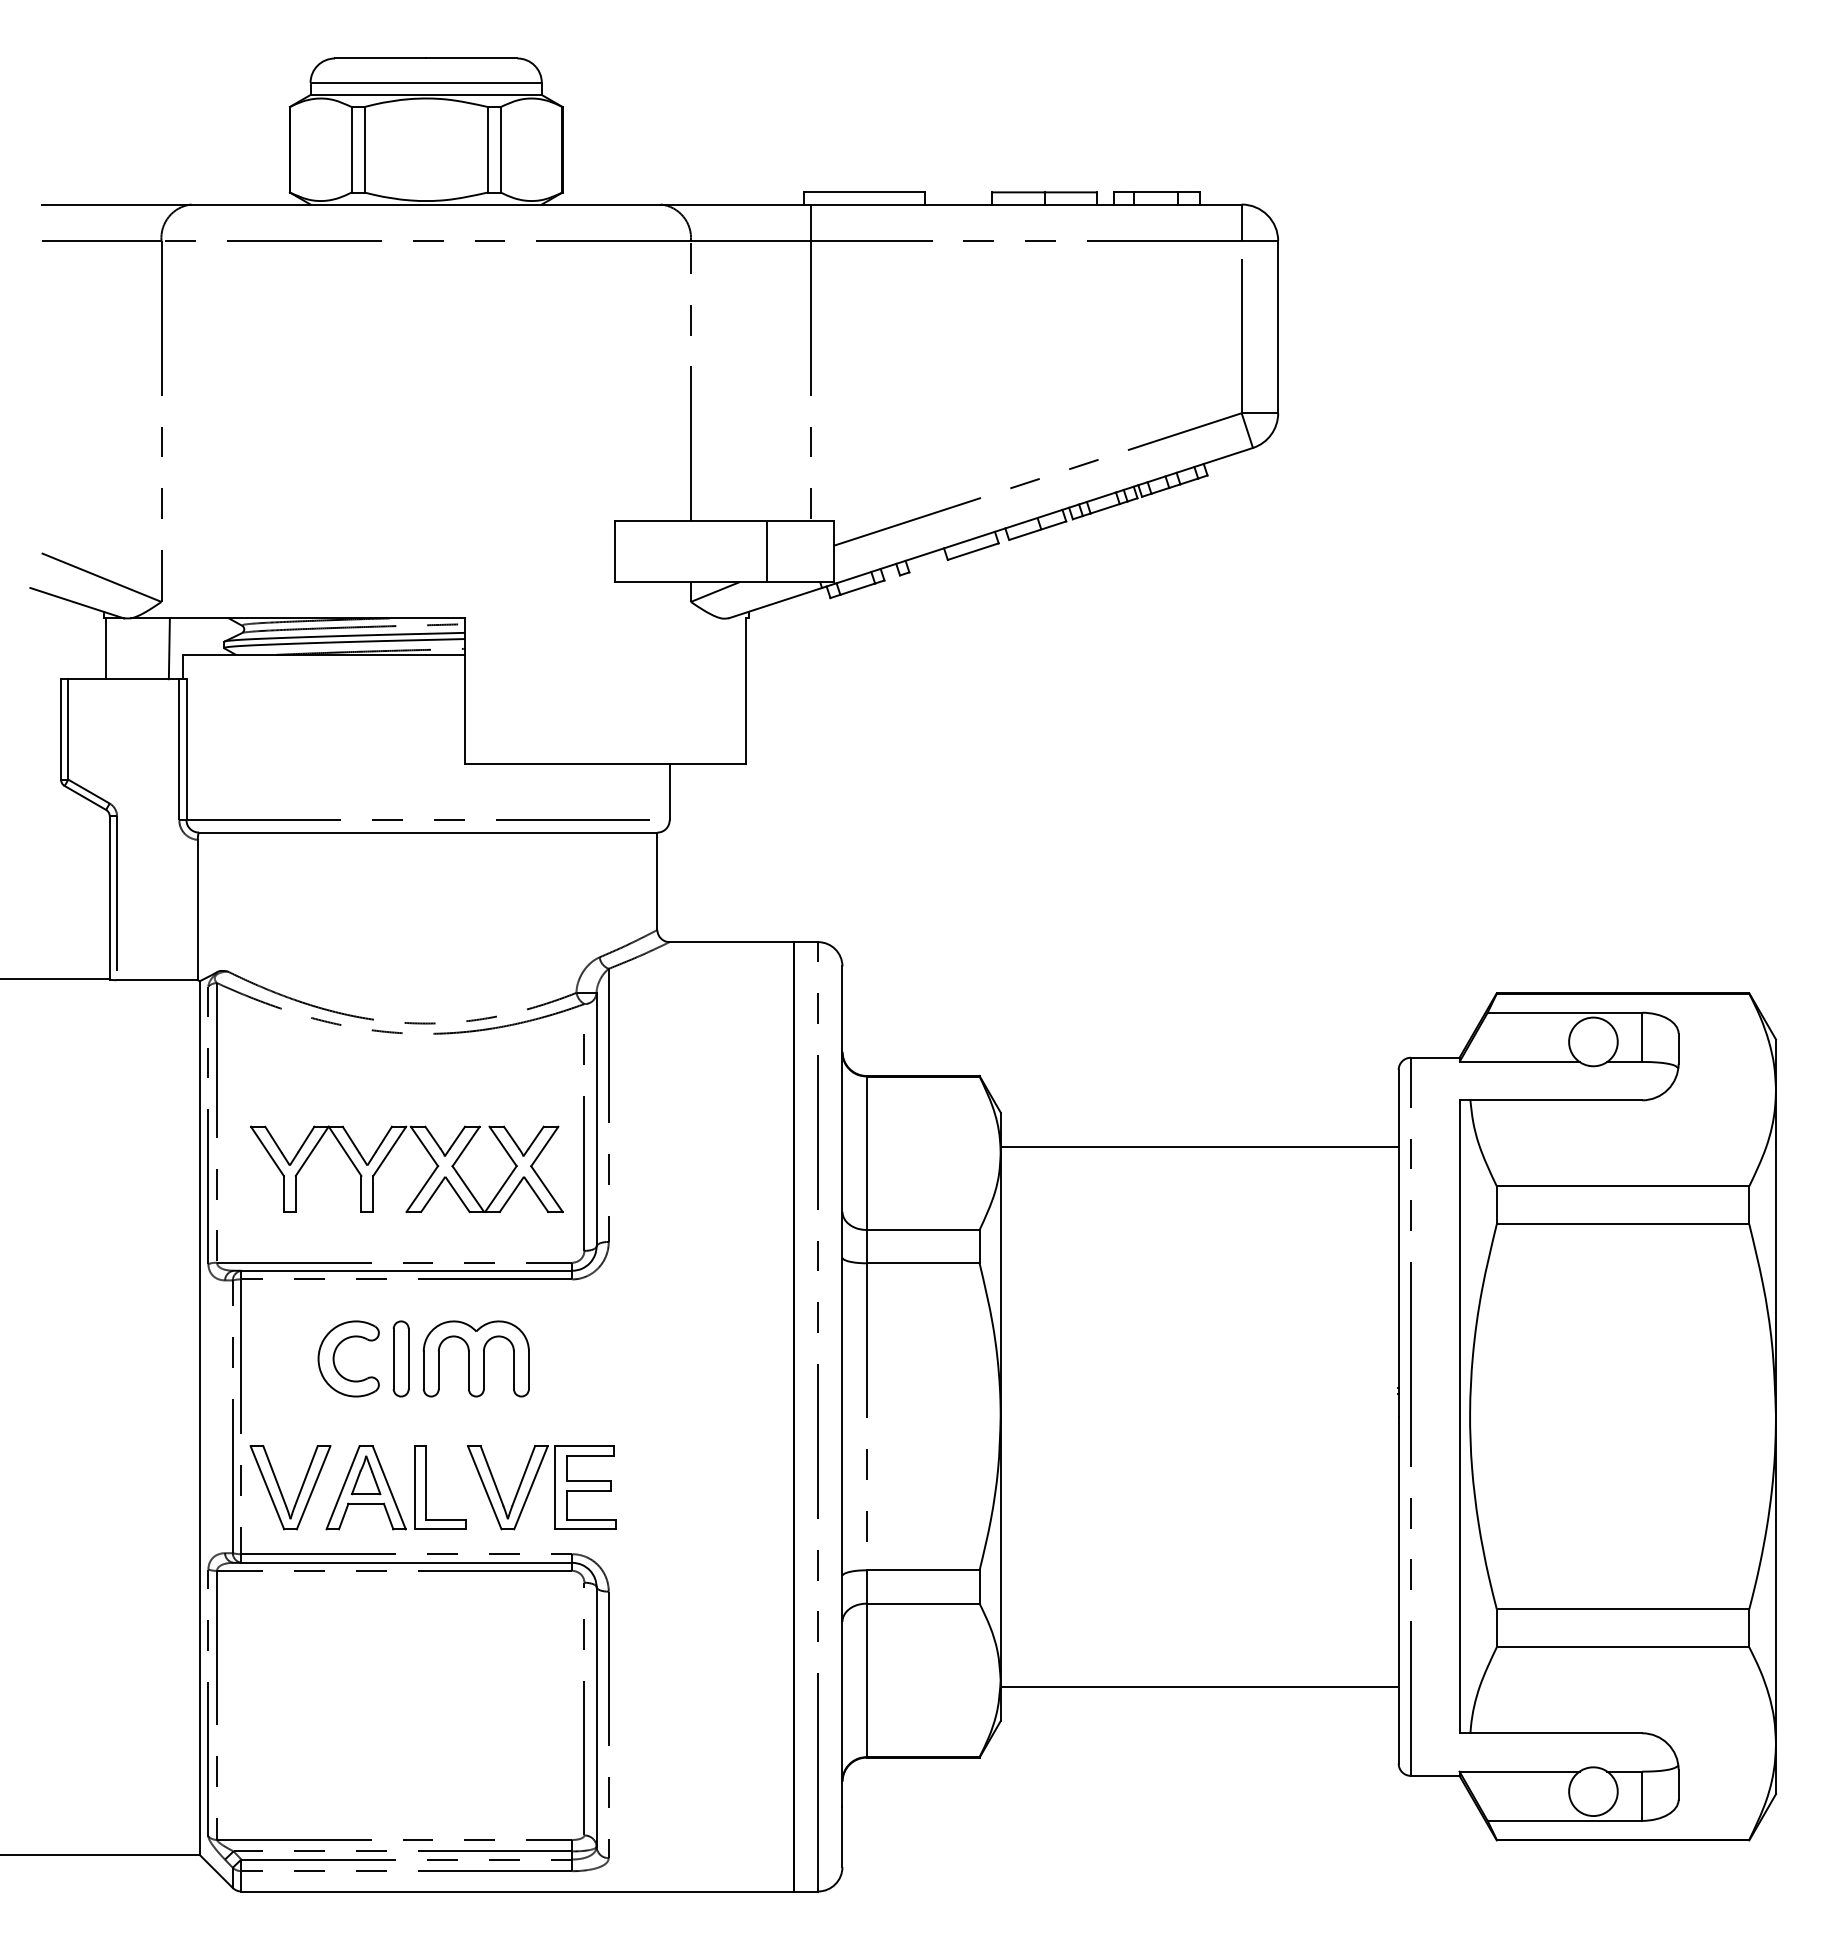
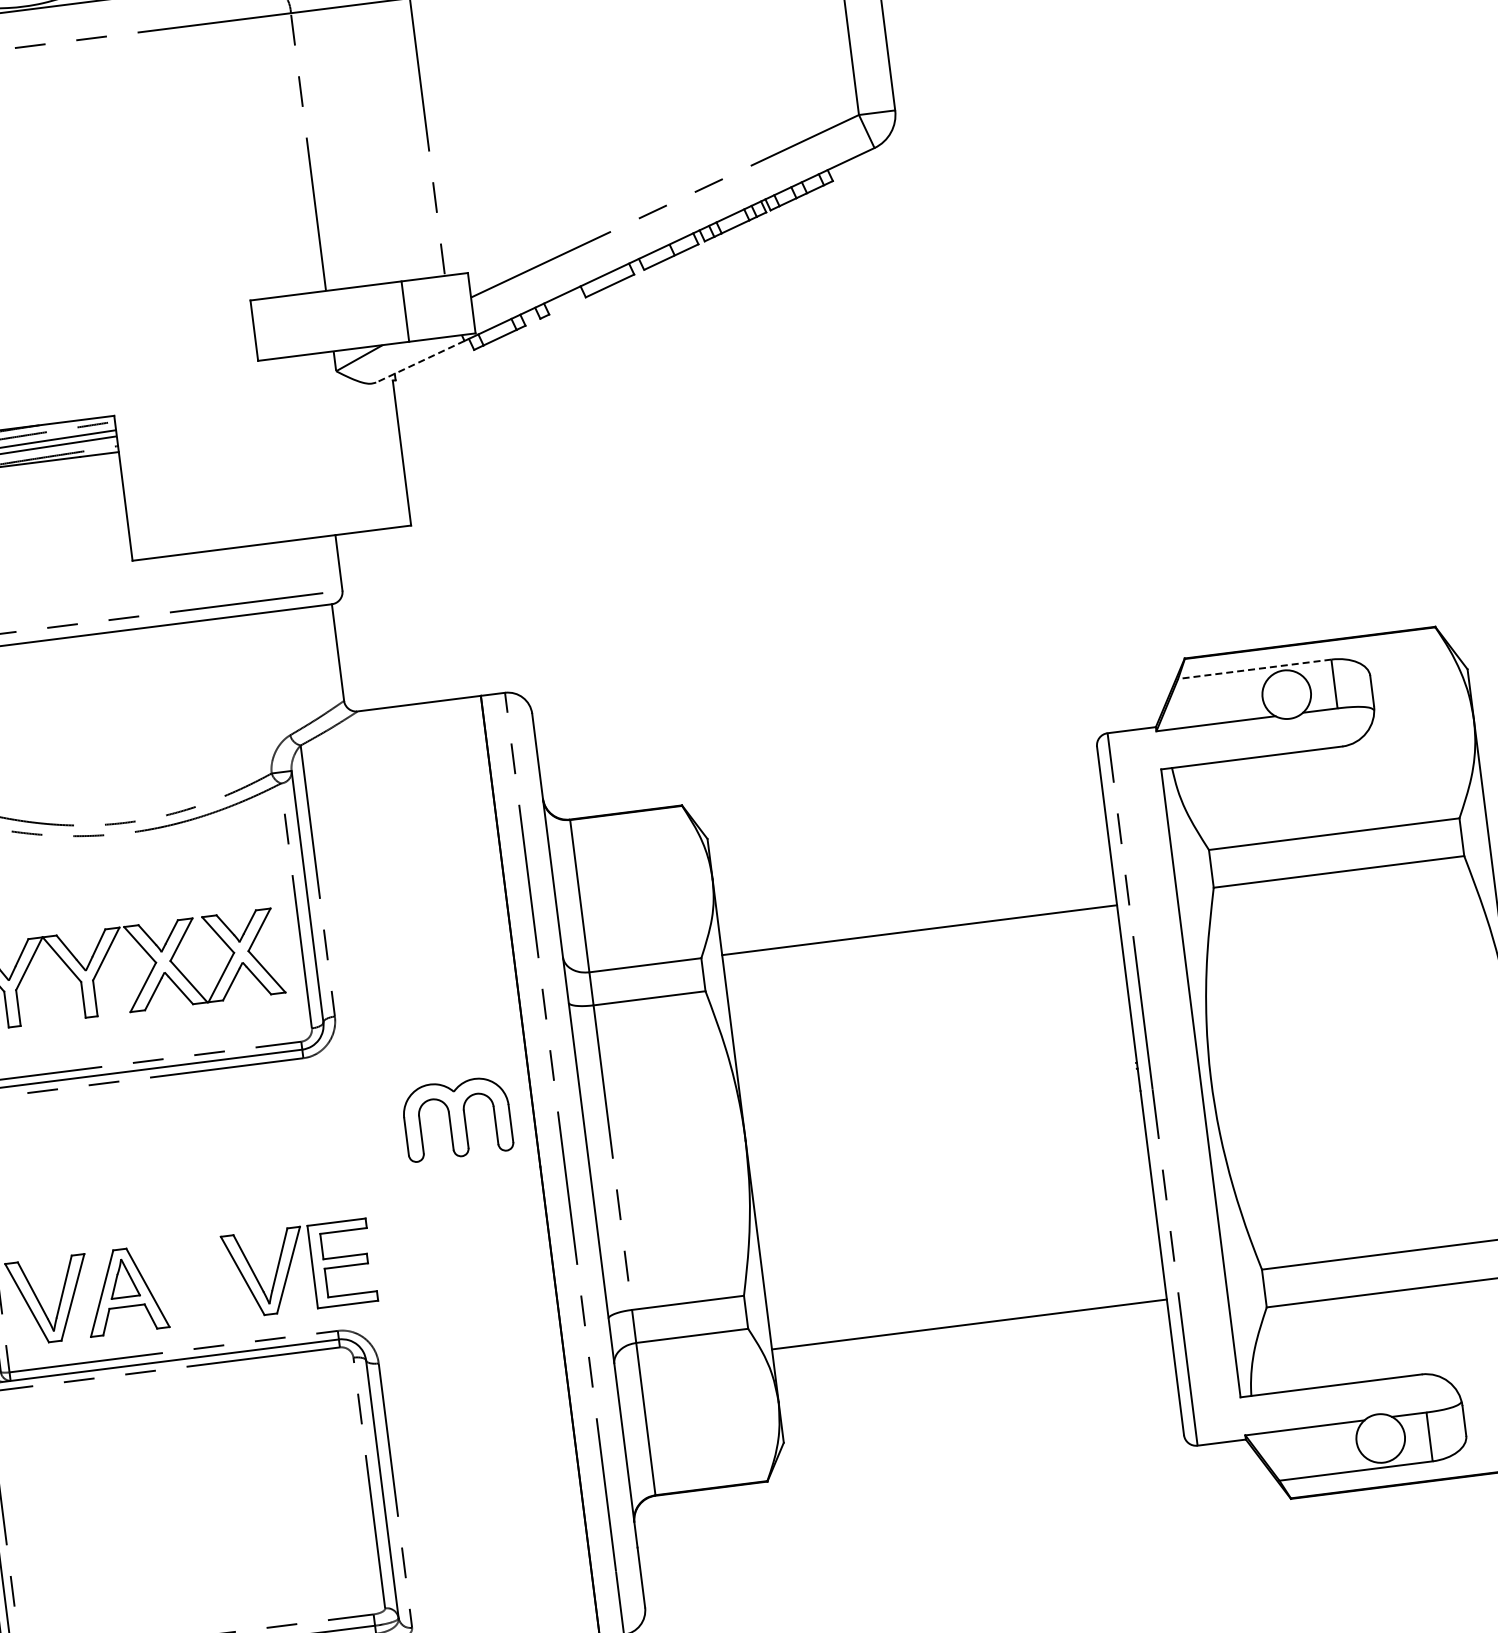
line: (775, 603) -> (420, 362), solid -> dashed
line: (1564, 1012) -> (1254, 669), solid -> dashed
line: (1199, 1146) -> (919, 930), moved
part: (335, 1353) -> (77, 1161), removed
part: (400, 1358) -> (142, 1158), removed
part: (475, 1358) -> (456, 1118), moved
part: (426, 1487) -> (184, 1282), removed
line: (1199, 1687) -> (969, 1324), moved

